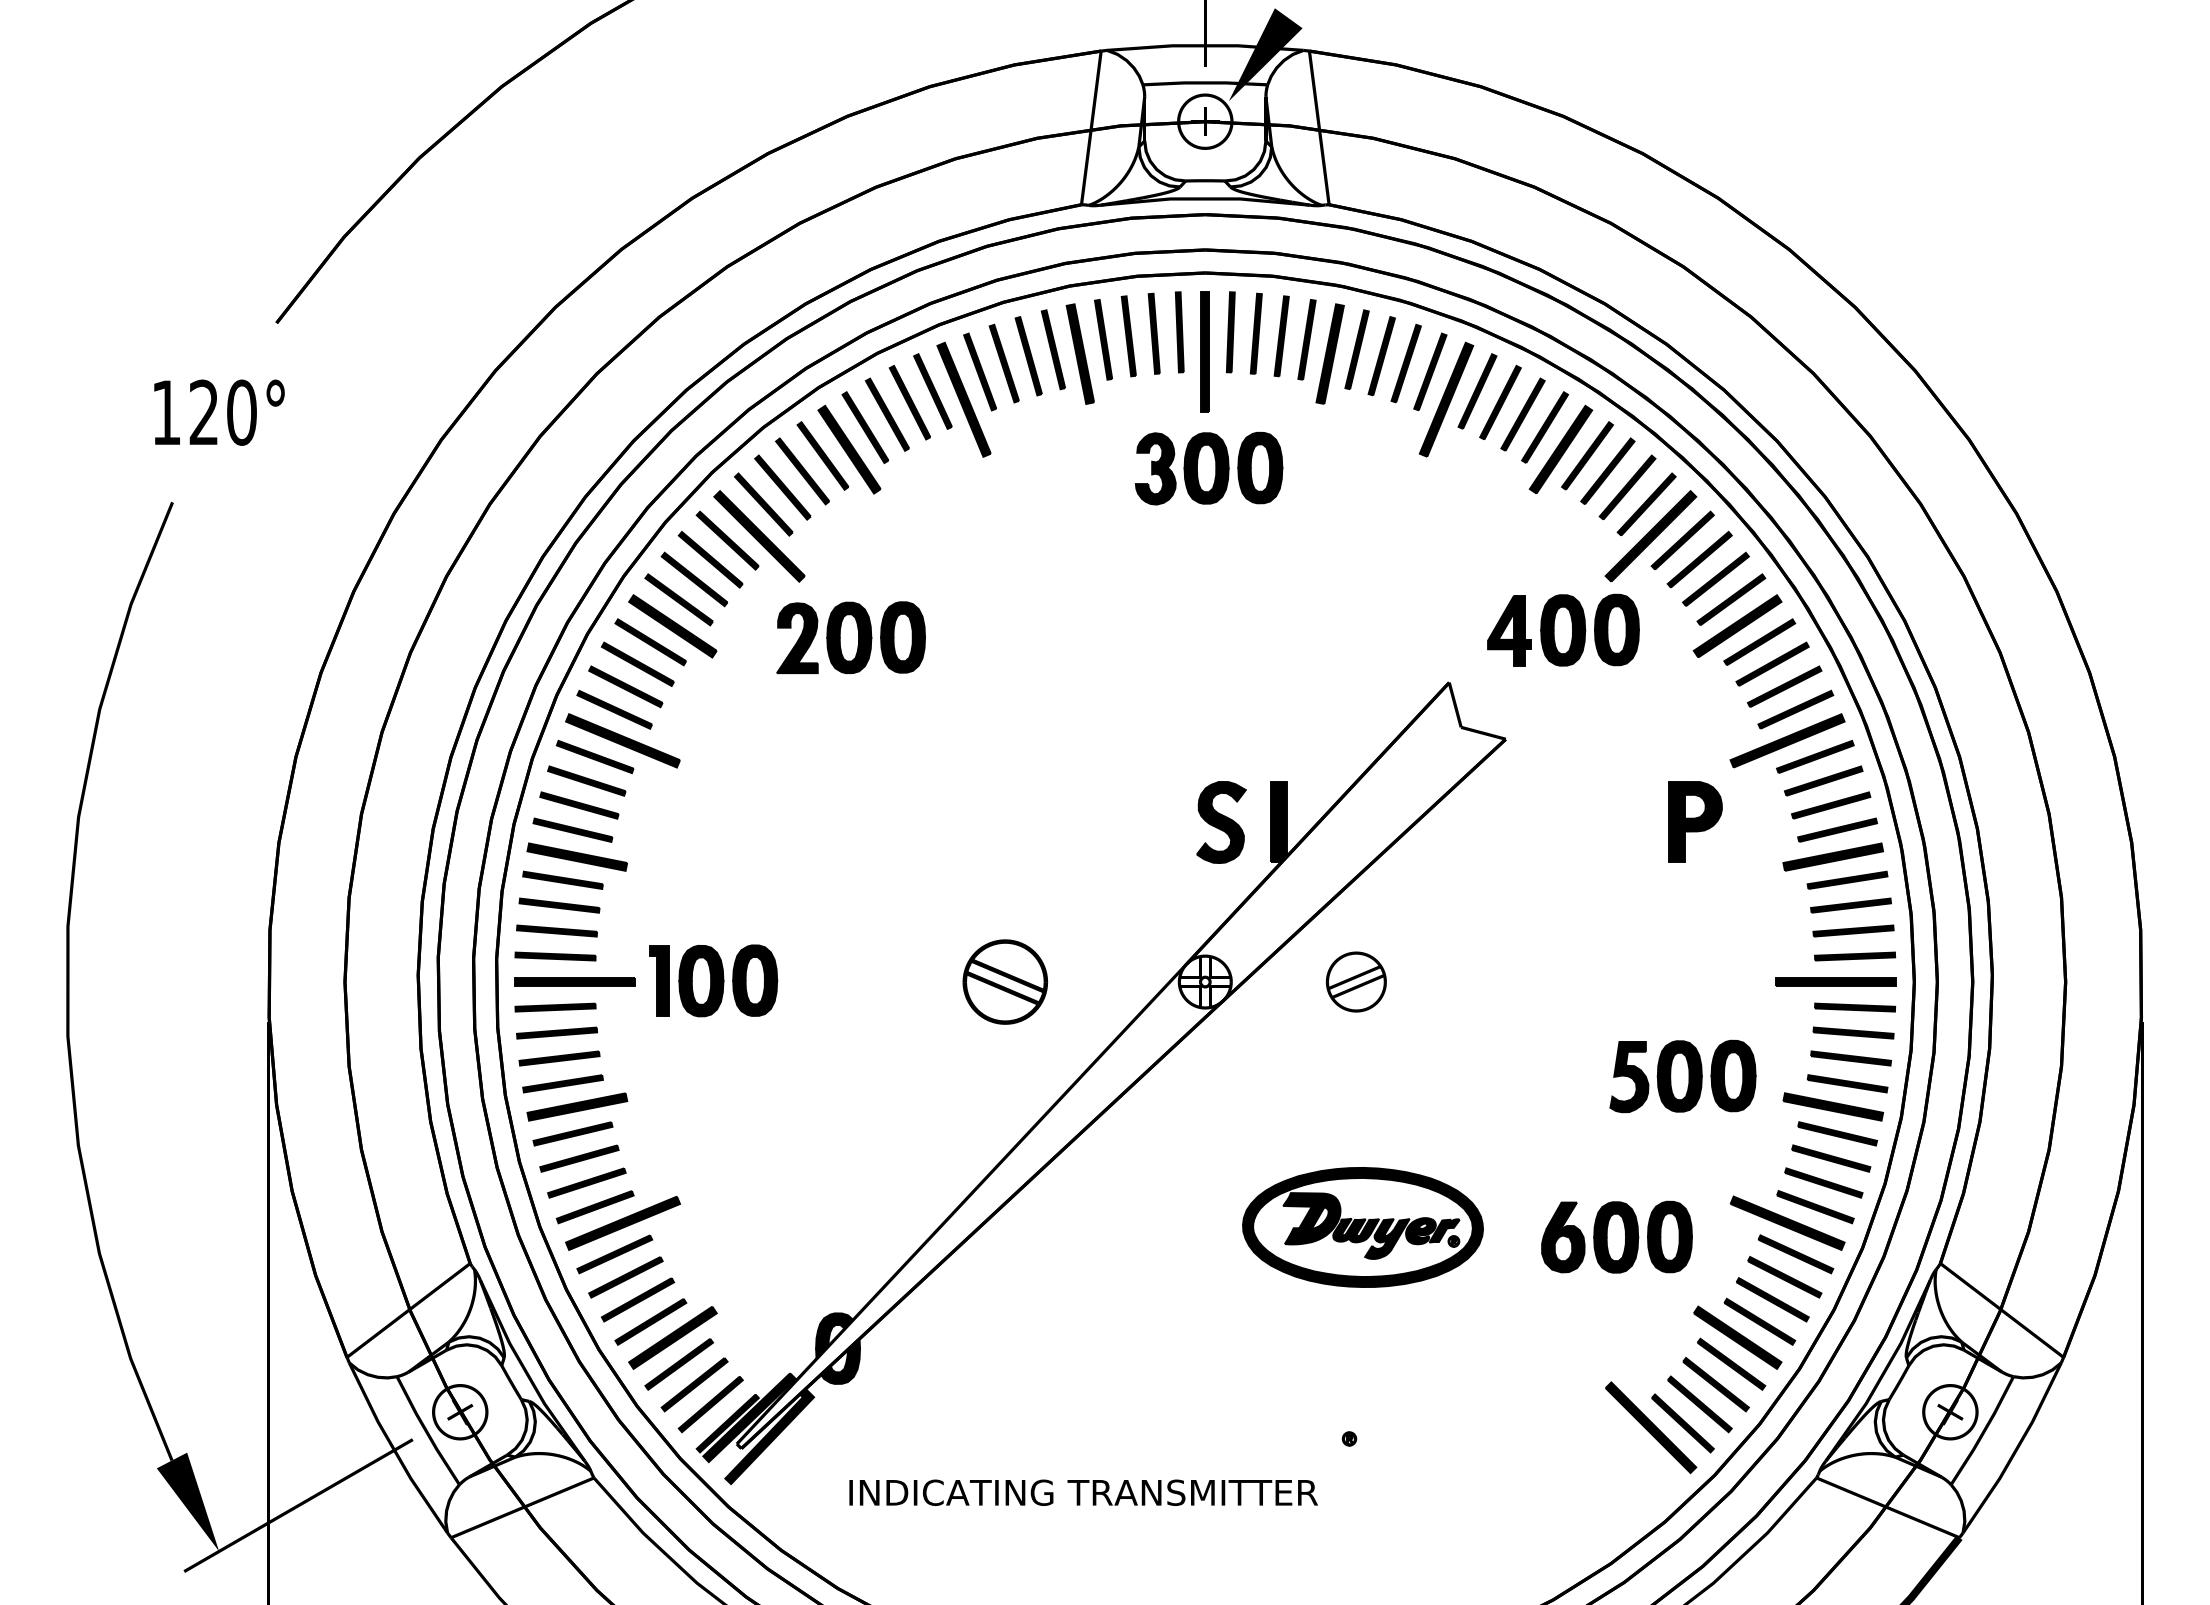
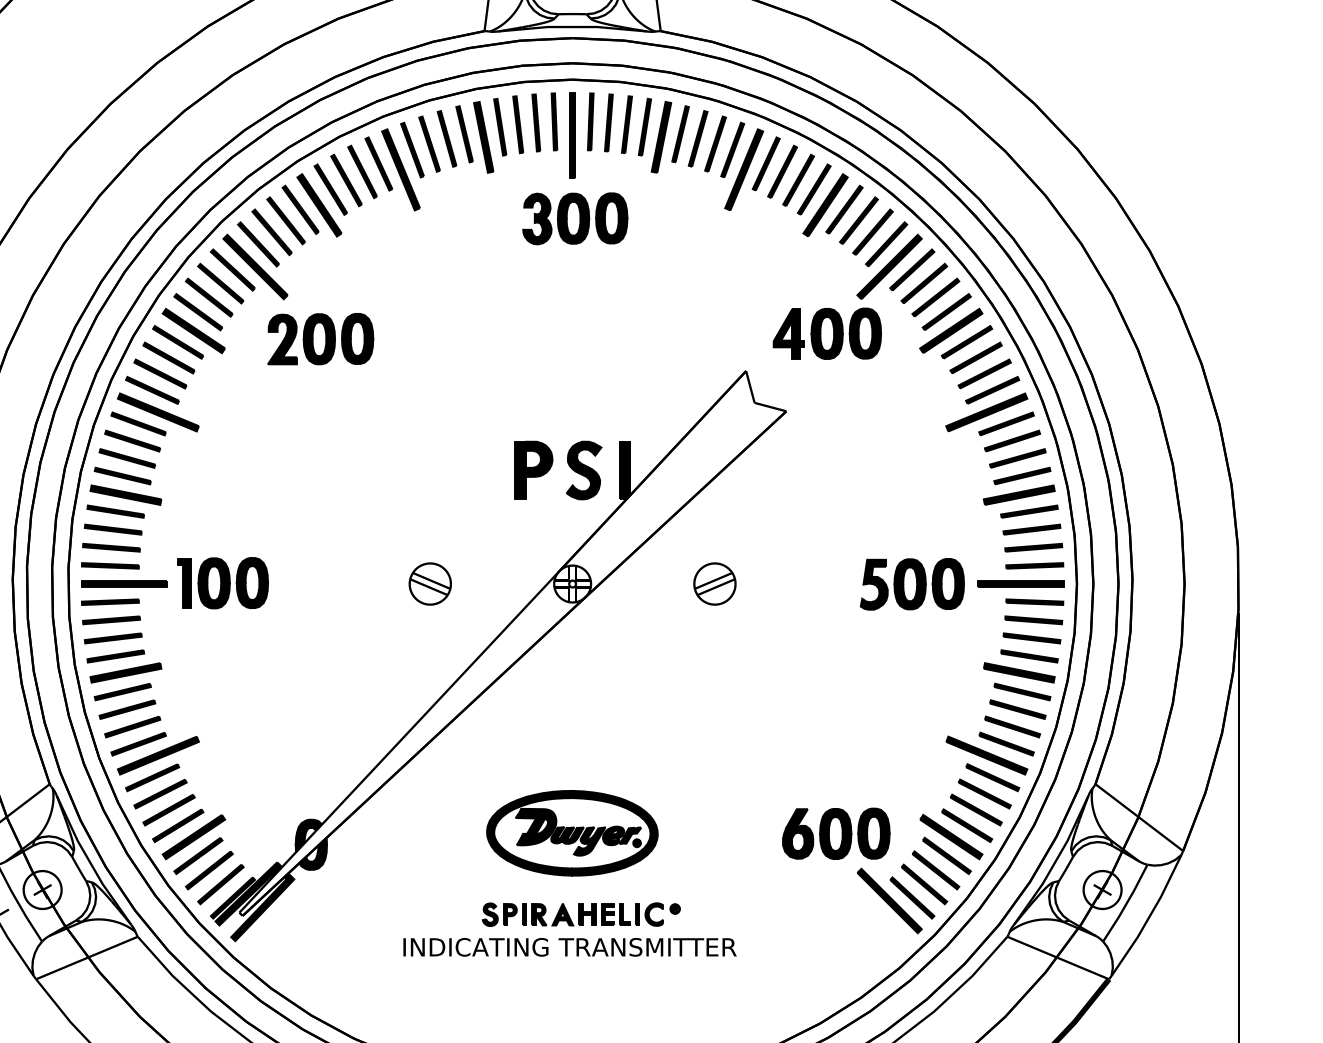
part: (1695, 821) -> (533, 469), moved
part: (1004, 981) -> (429, 583), size x0.71
part: (1355, 981) -> (714, 583), moved
part: (1682, 1076) -> (912, 584), moved
part: (1362, 1227) -> (572, 833), moved
part: (1616, 1236) -> (835, 833), moved
part: (1205, 1446) -> (572, 914), added
text: (1083, 1492) -> (569, 947), moved

